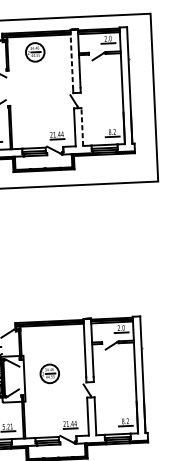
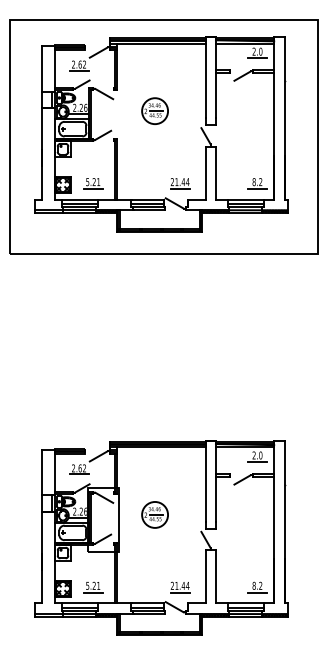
part: (34, 51) -> (154, 110), moved
line: (71, 58) -> (205, 77), dashed -> solid
line: (82, 126) -> (215, 172), dashed -> solid

